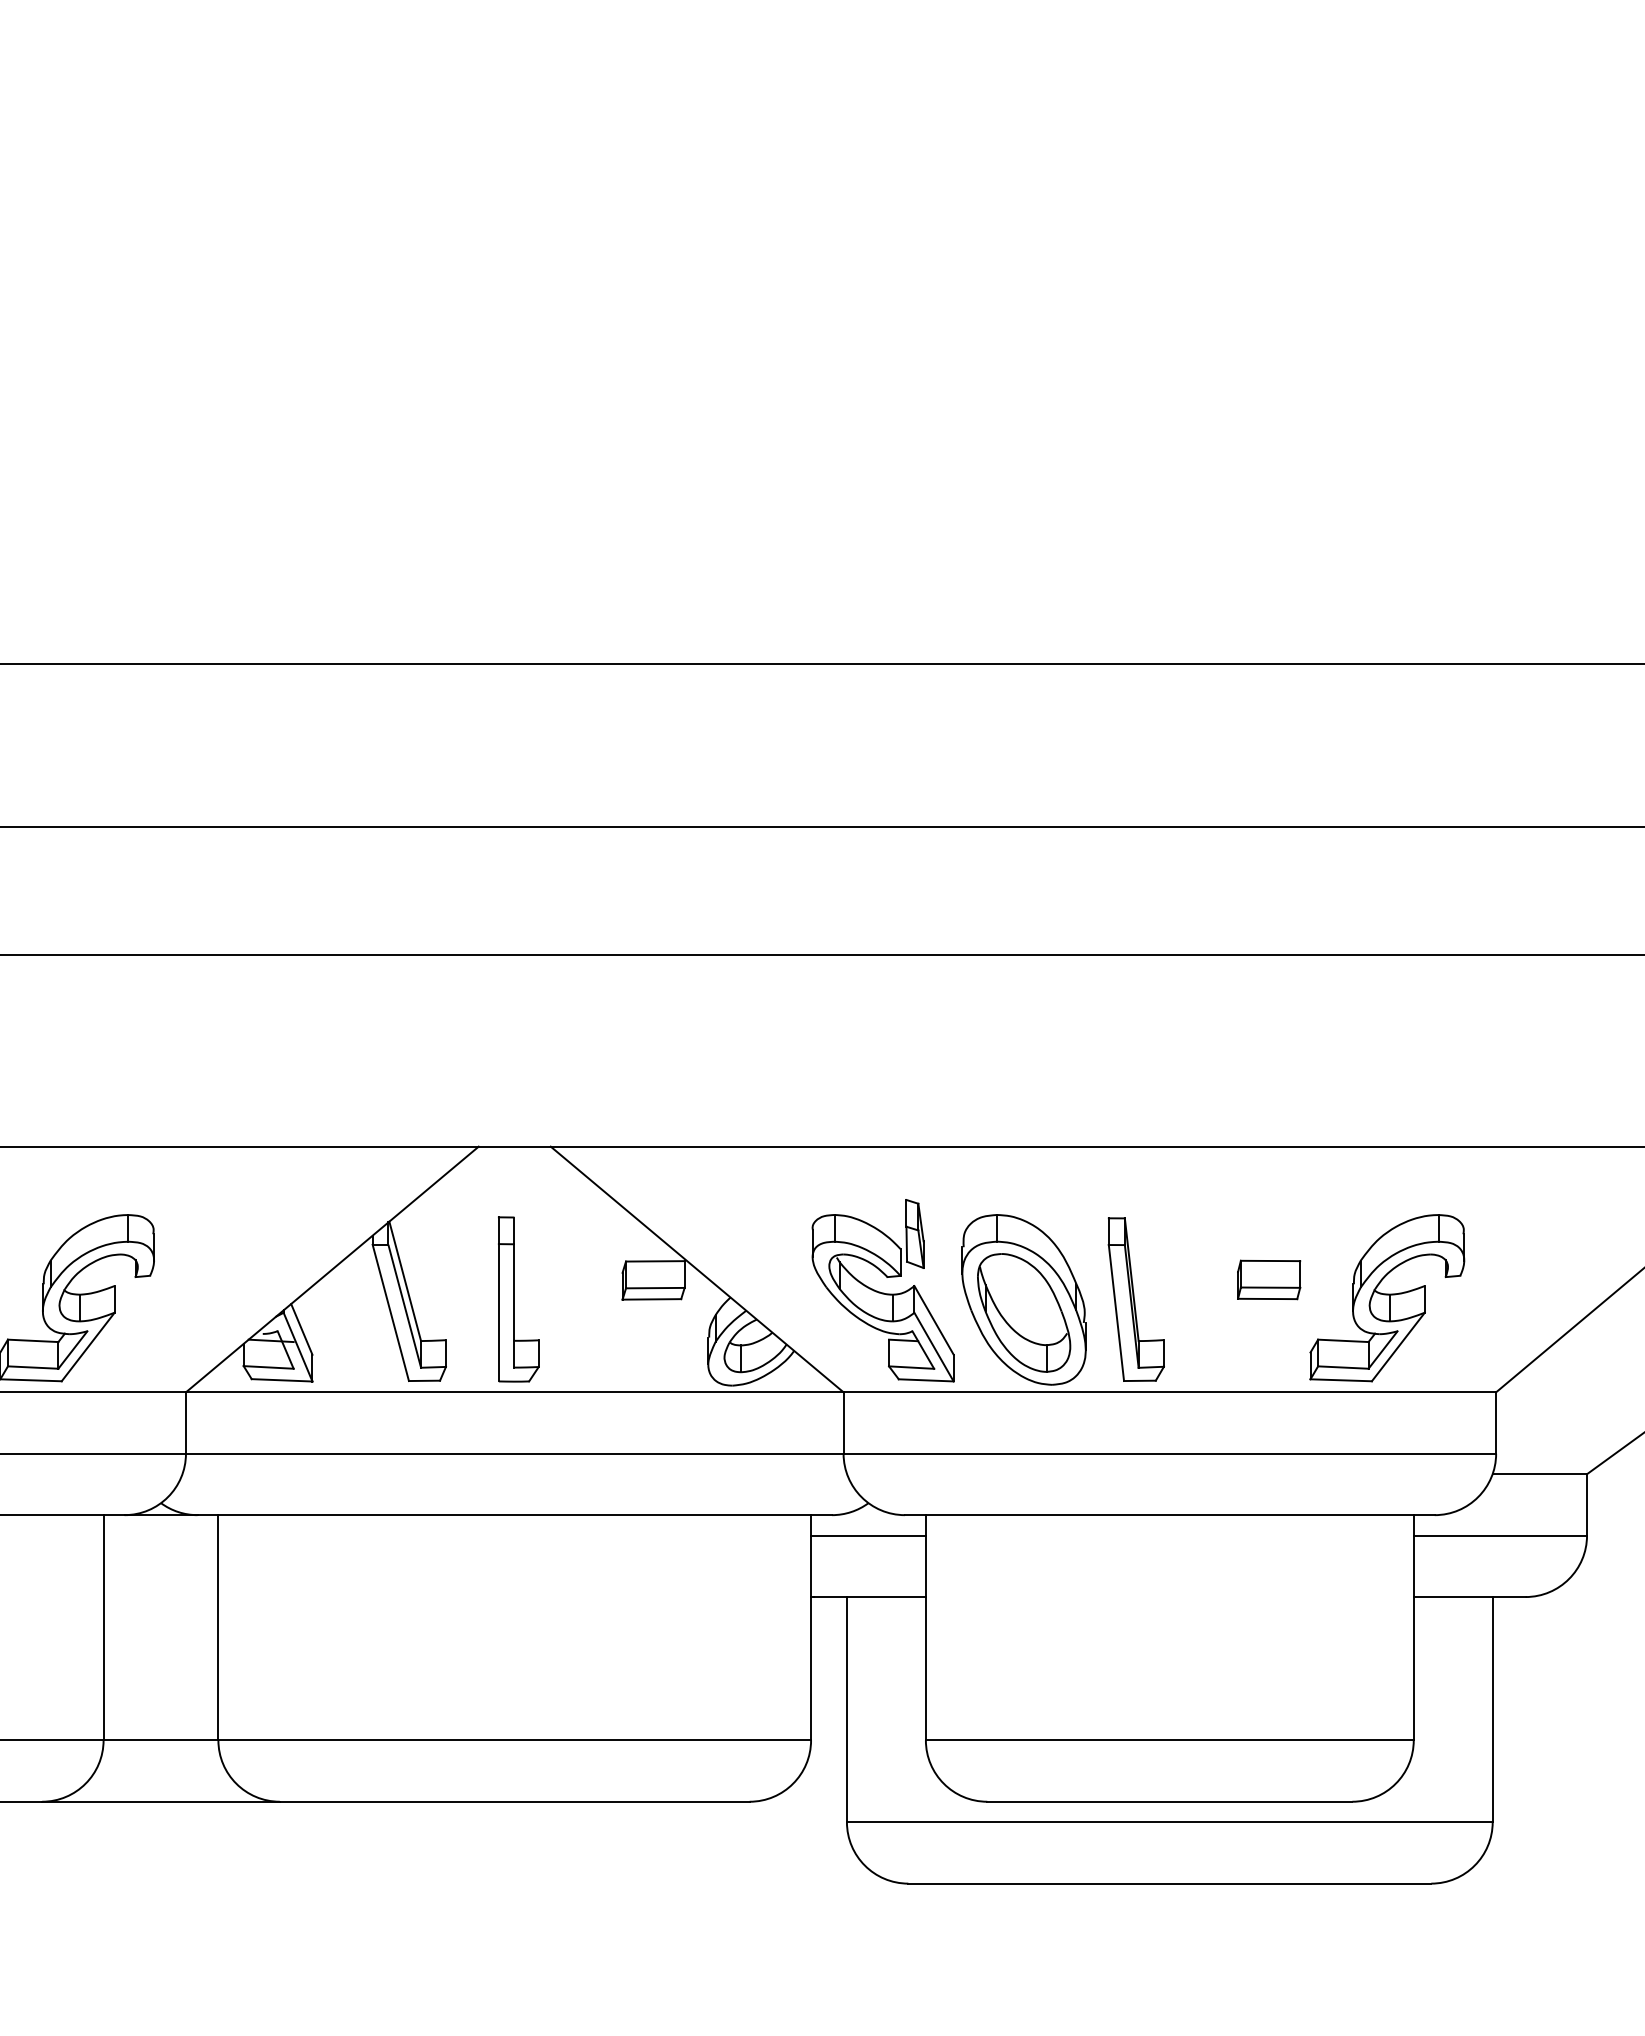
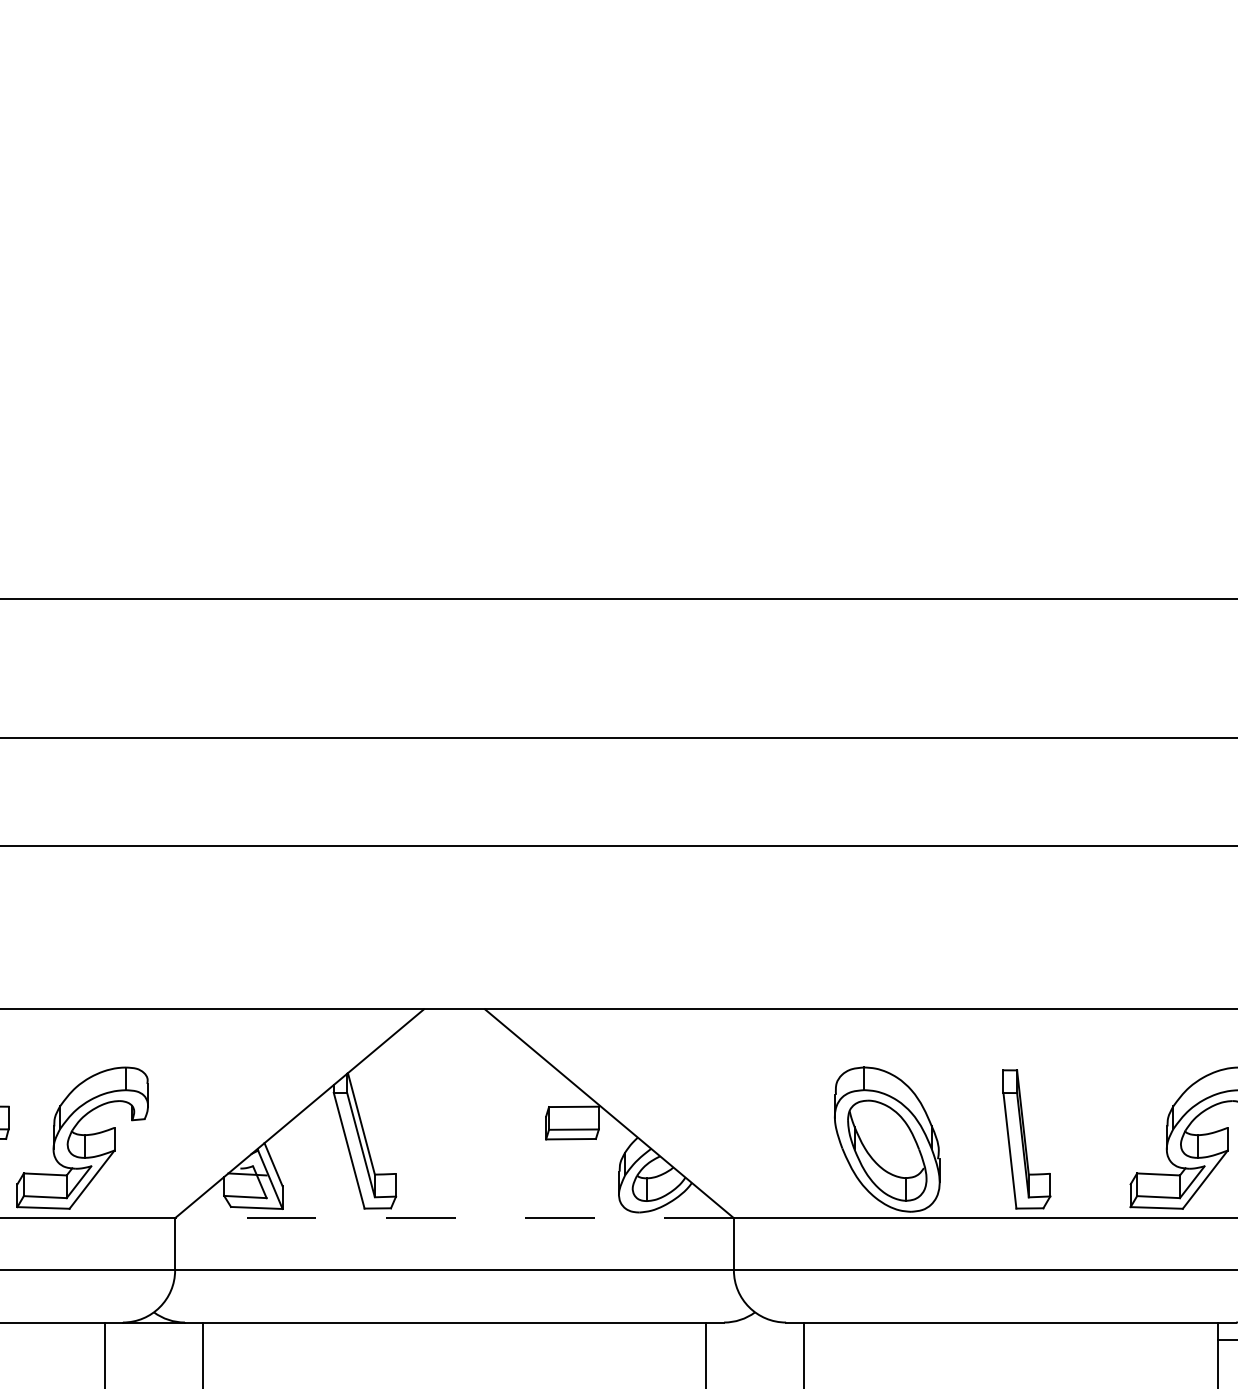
part: (1269, 1279) -> (1095, 1122), removed
part: (882, 1290) -> (766, 1131), removed
part: (518, 1299) -> (457, 1139), removed
part: (1135, 1299) -> (1026, 1139), moved
line: (514, 1392) -> (454, 1218), solid -> dashed
line: (868, 1535) -> (755, 1339), removed

